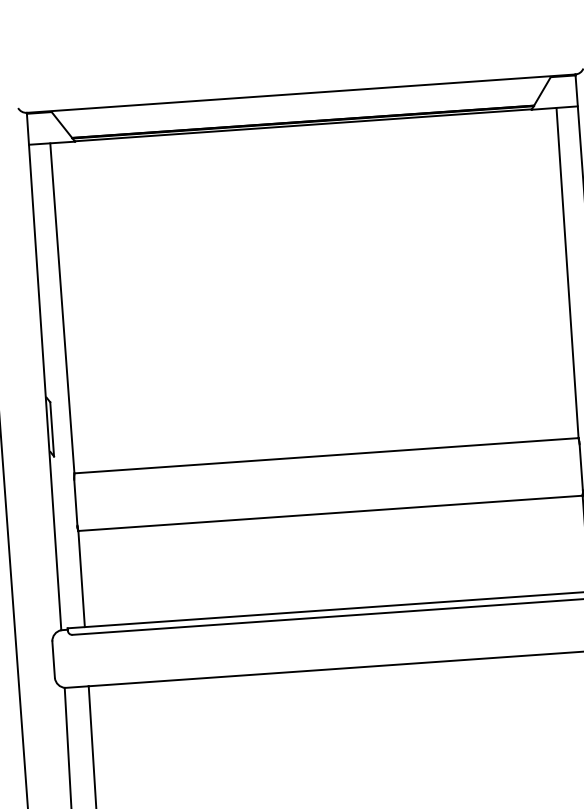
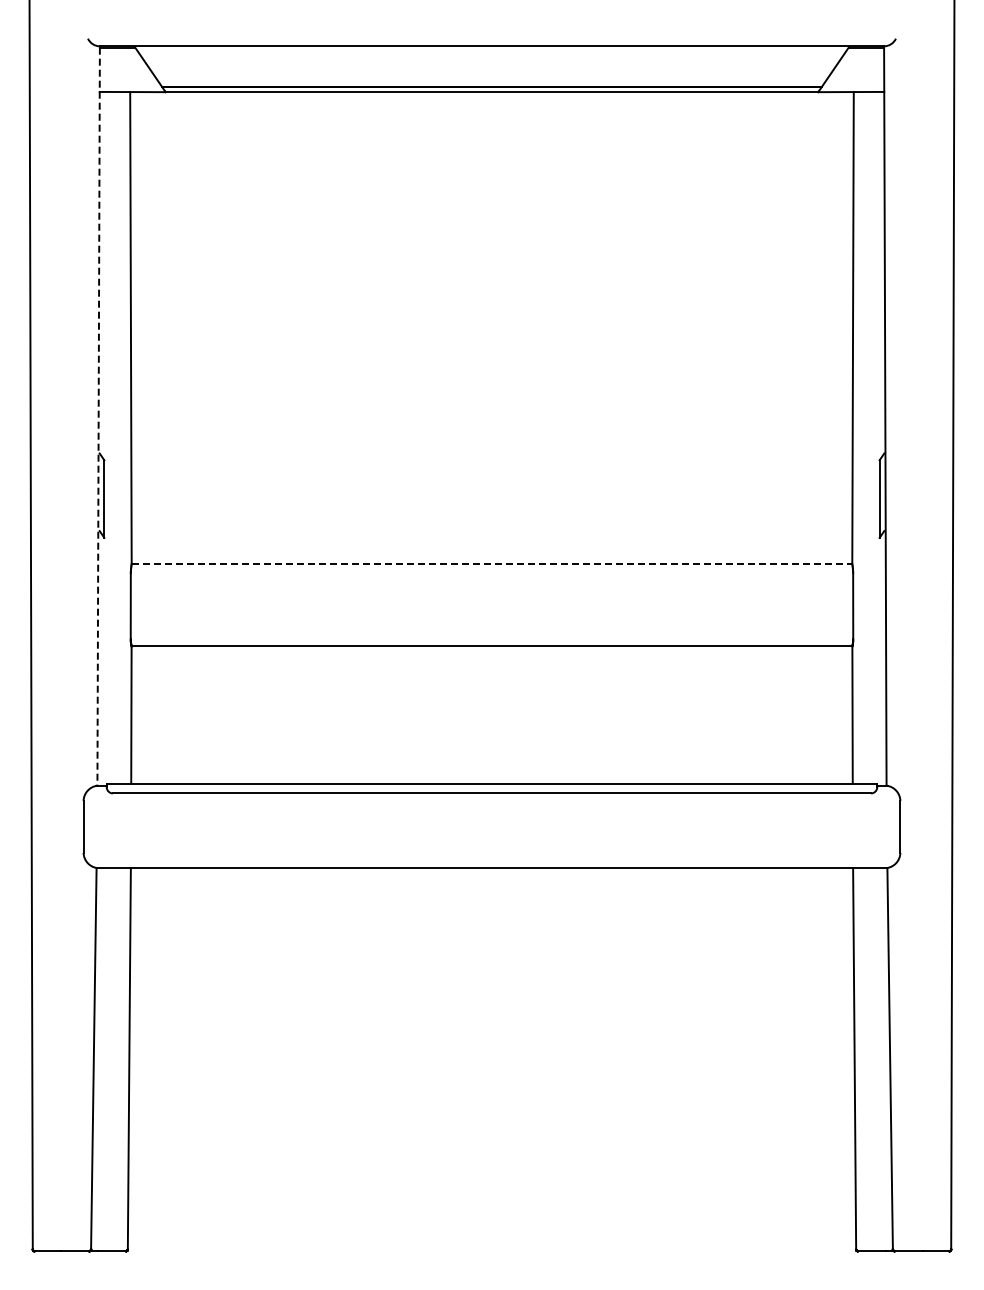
line: (44, 371) -> (98, 416), solid -> dashed
line: (326, 455) -> (492, 563), solid -> dashed

